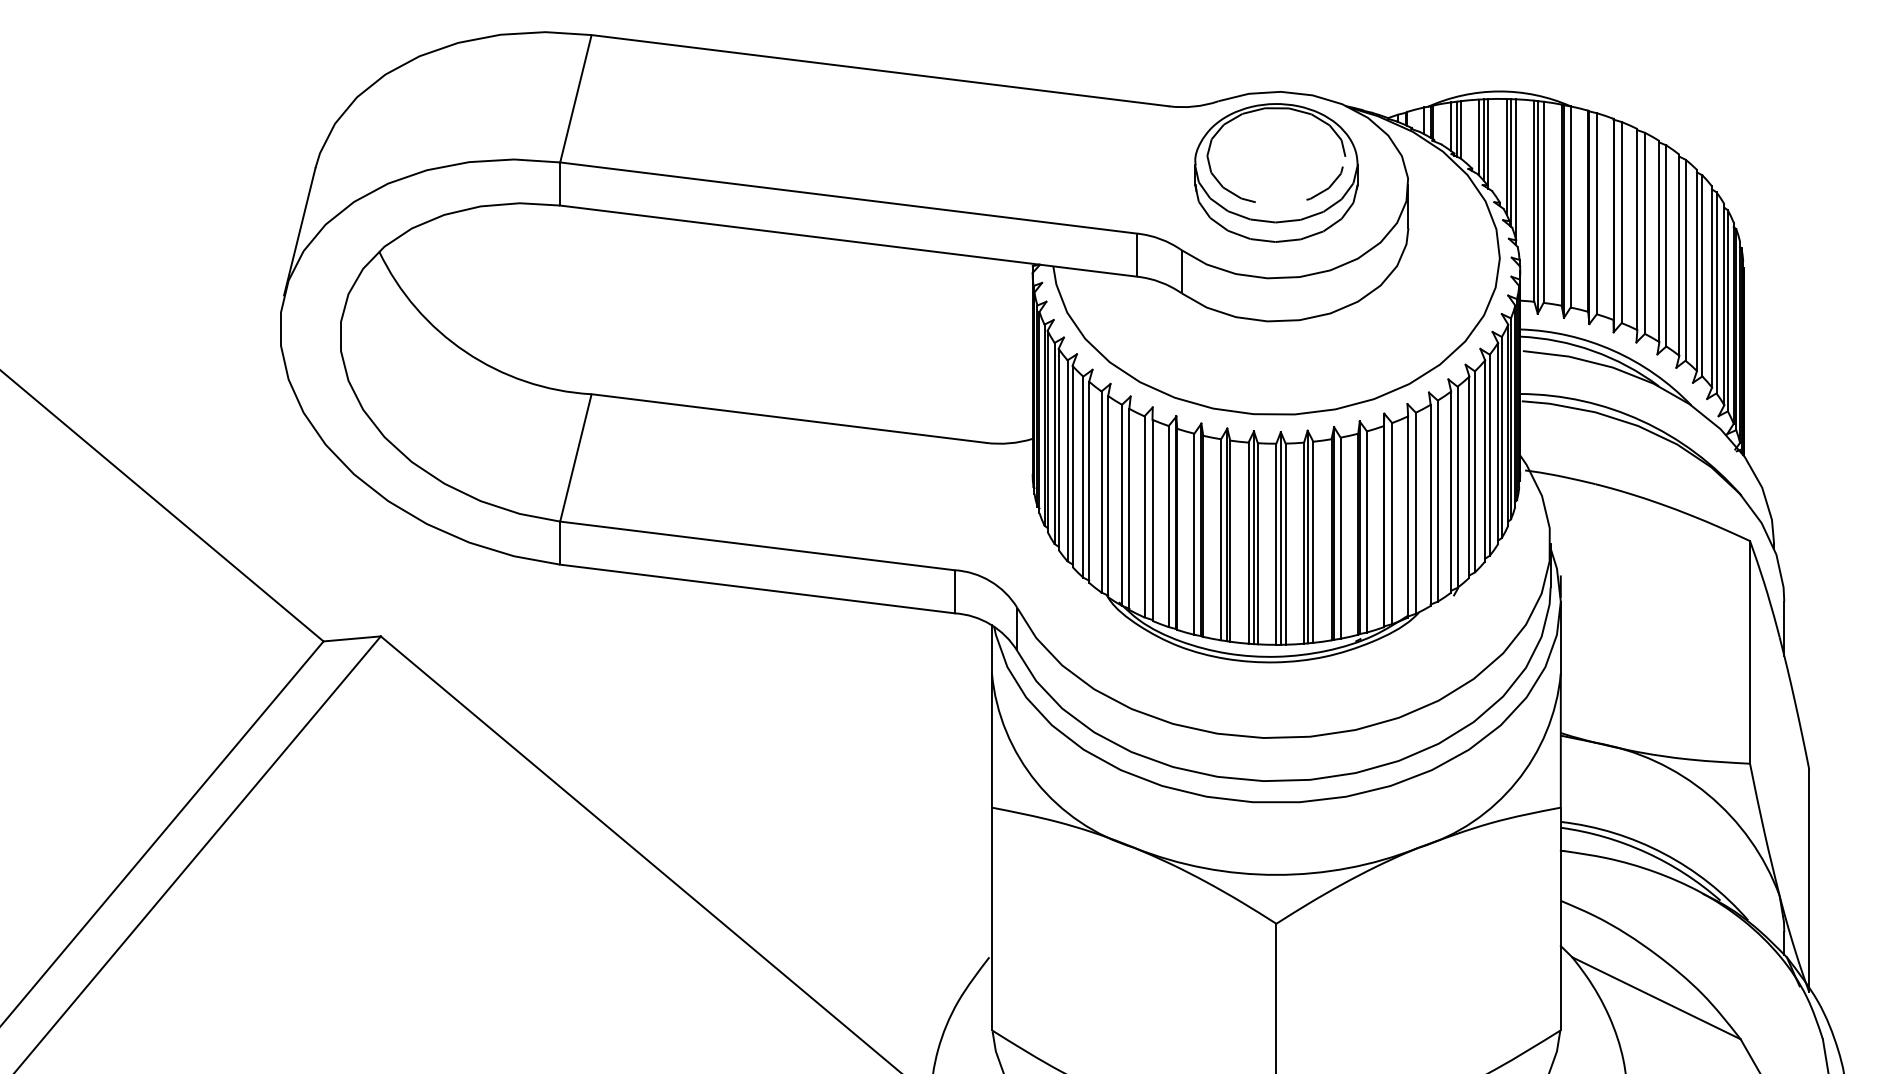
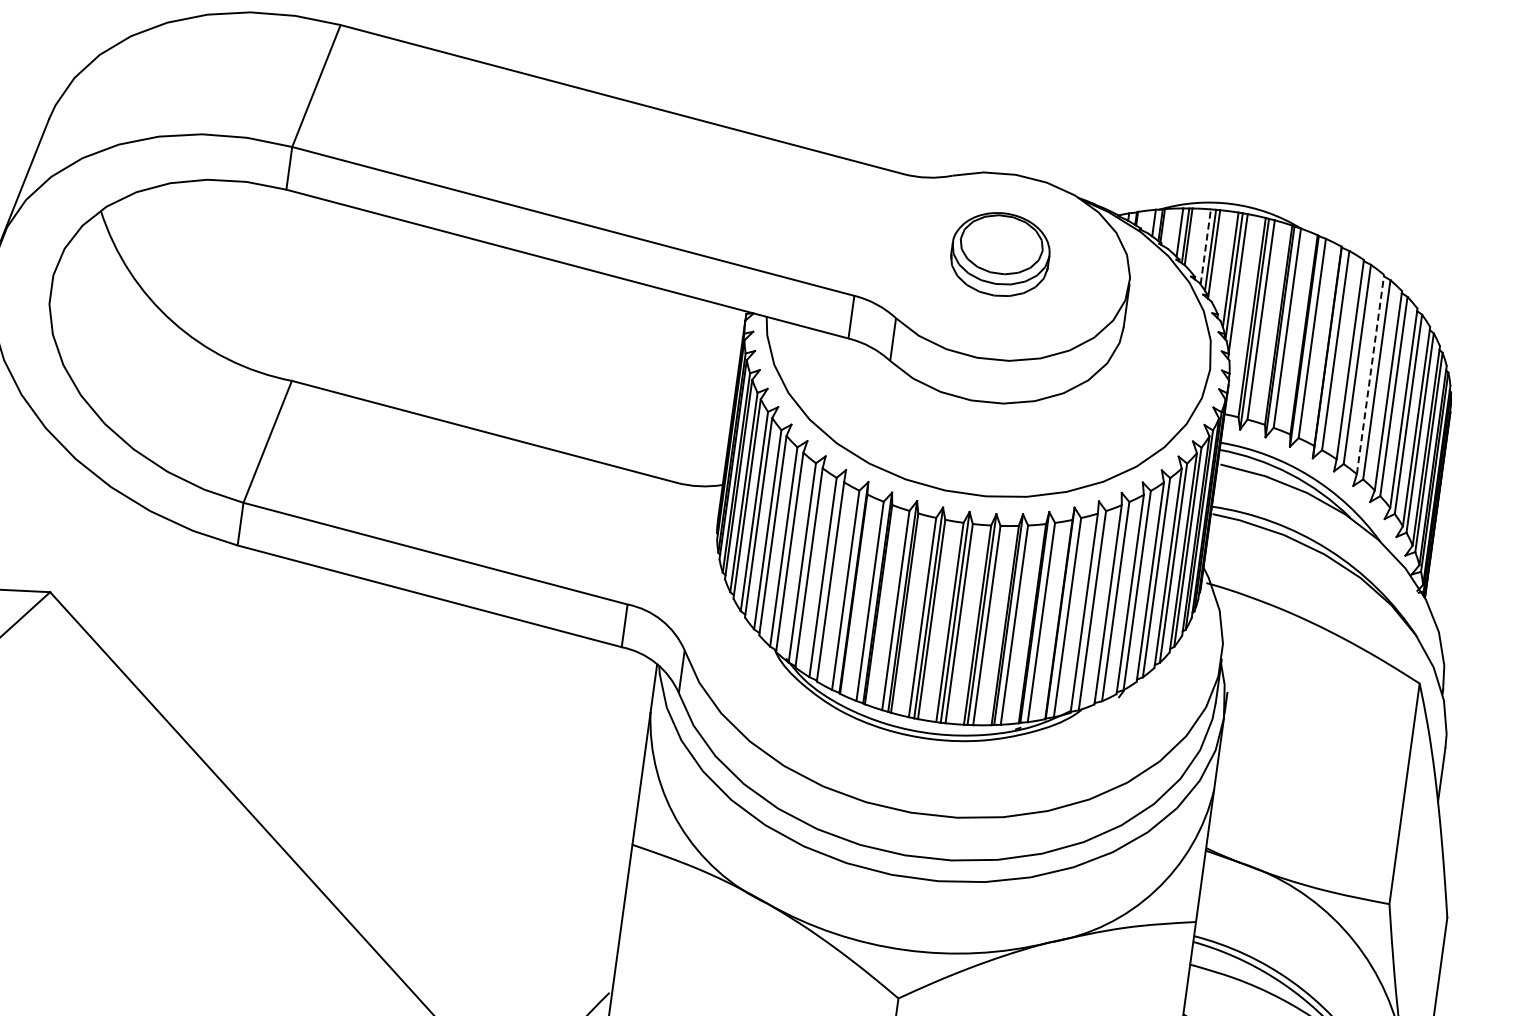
line: (1478, 137) -> (1205, 246), solid -> dashed
part: (1276, 172) -> (1000, 254), size x0.6
line: (1659, 241) -> (1370, 374), solid -> dashed

